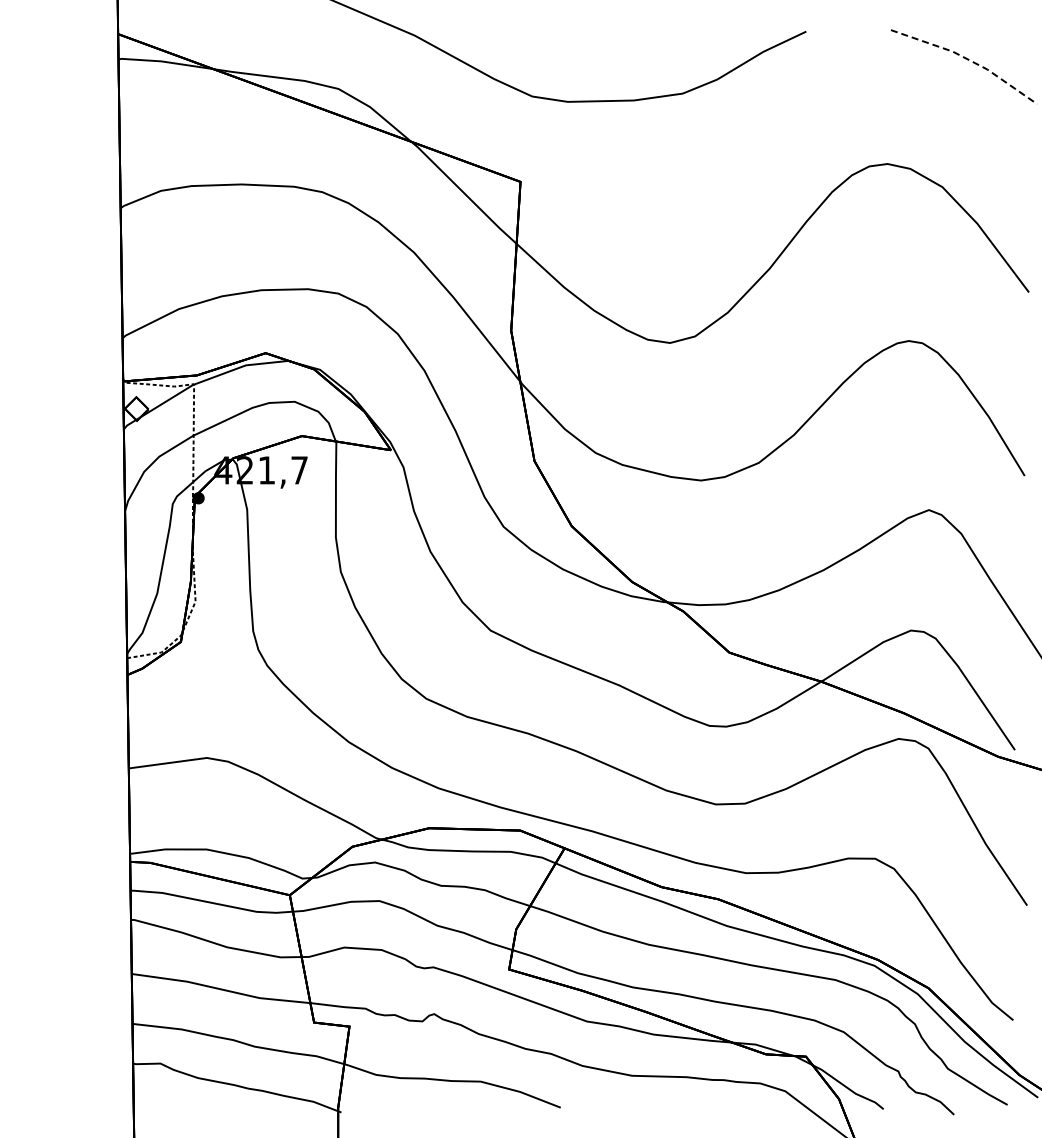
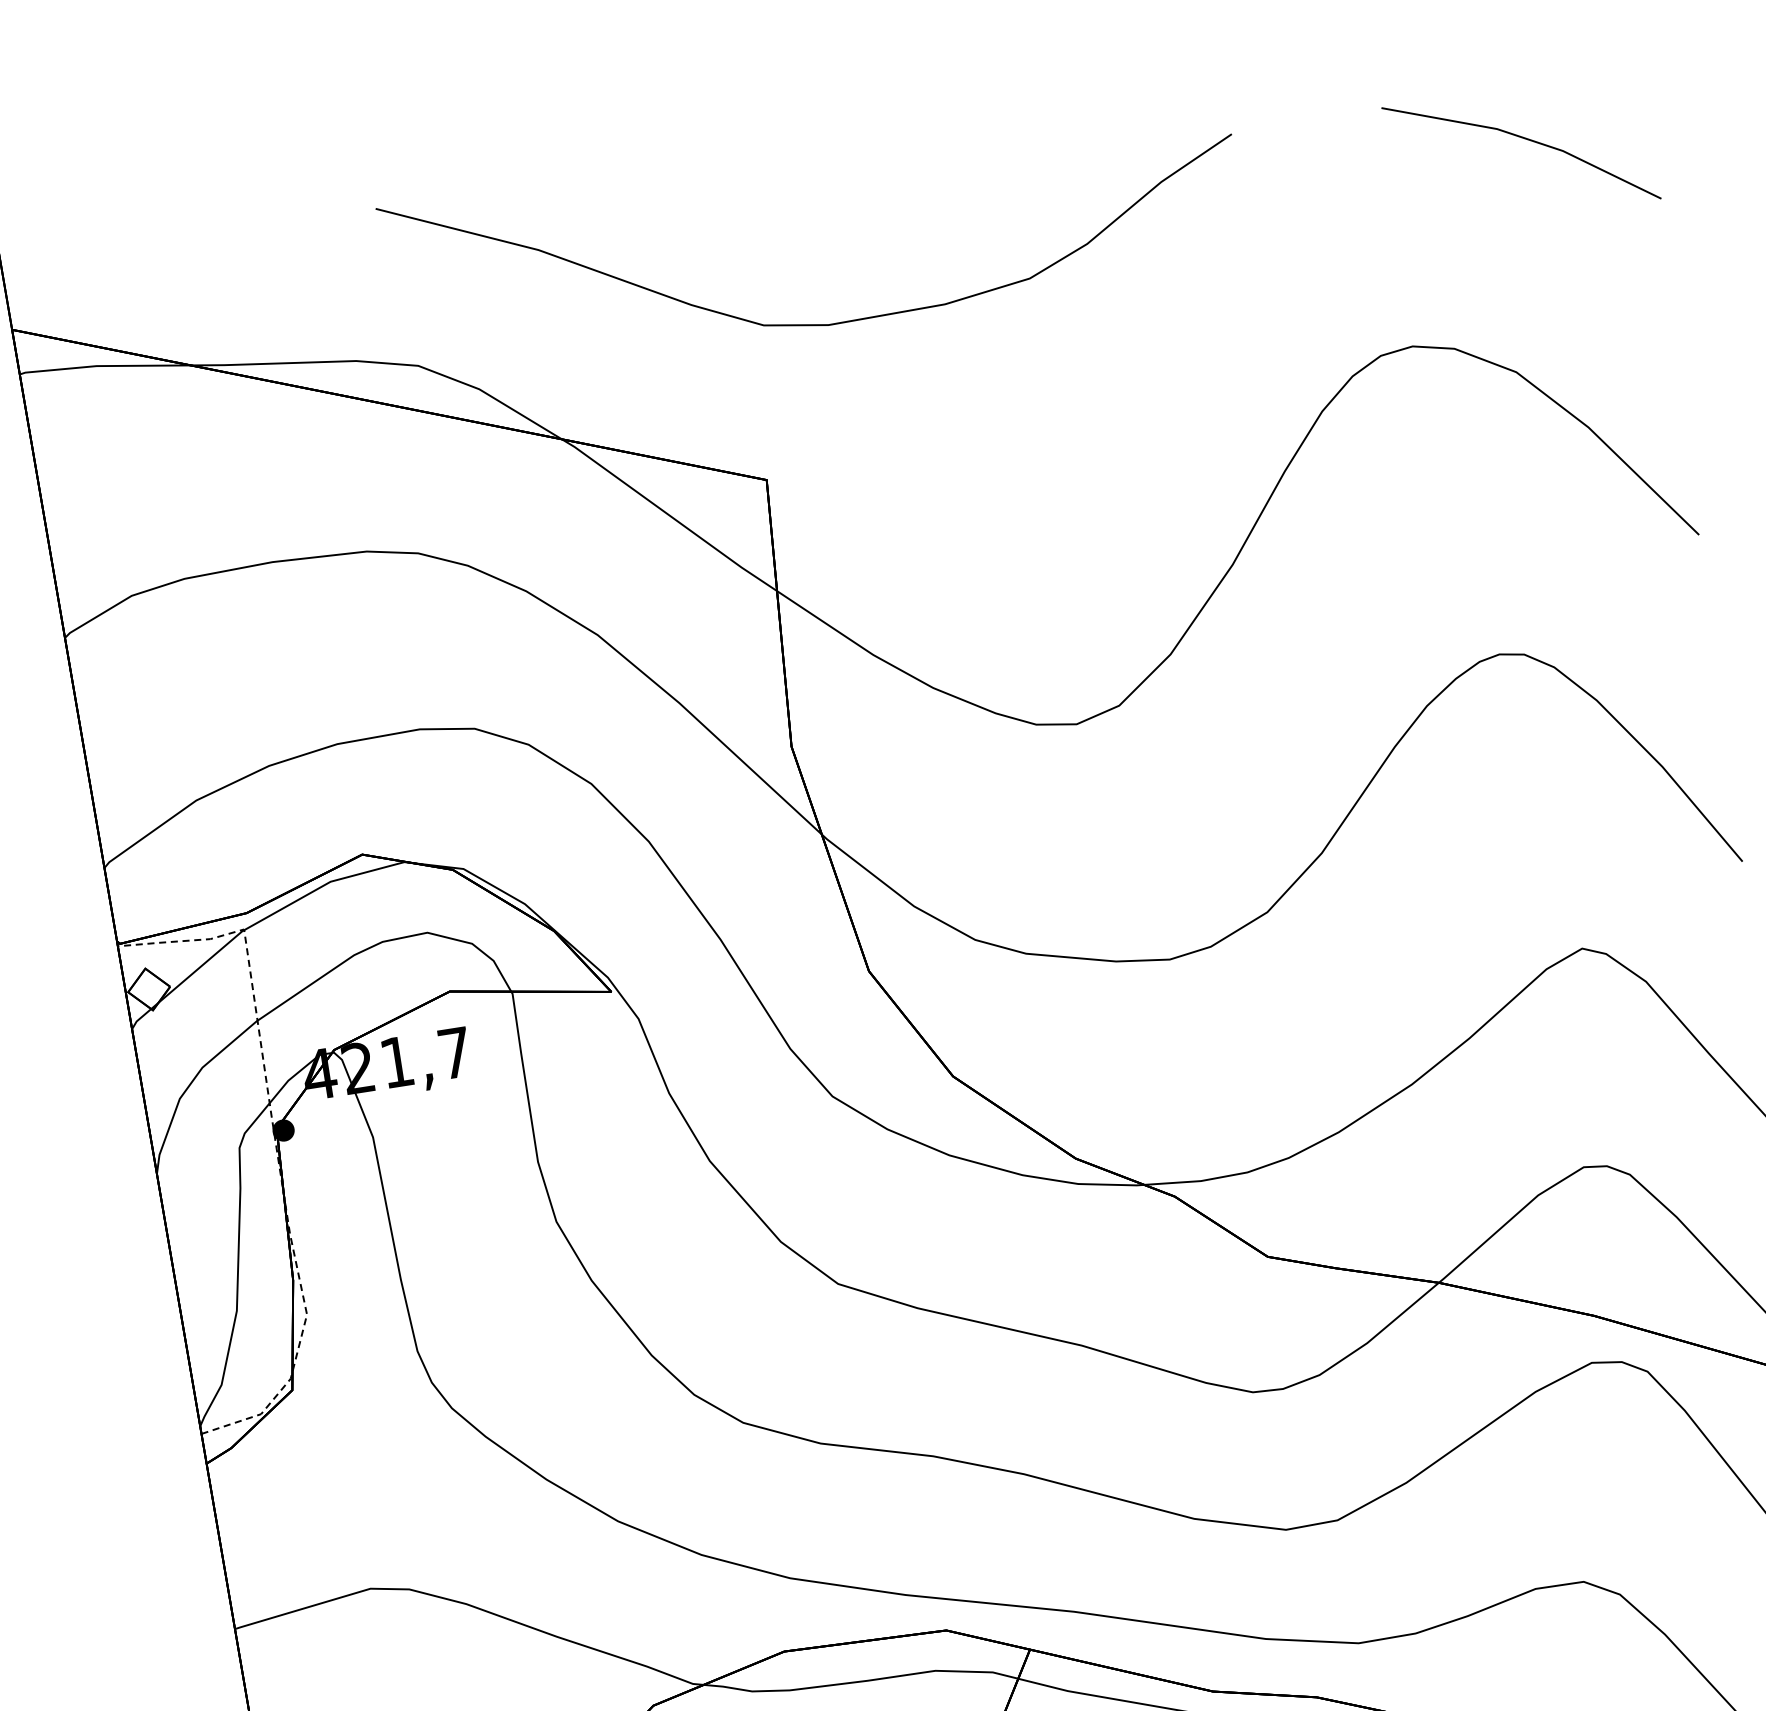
line: (967, 59) -> (1525, 138), dashed -> solid

